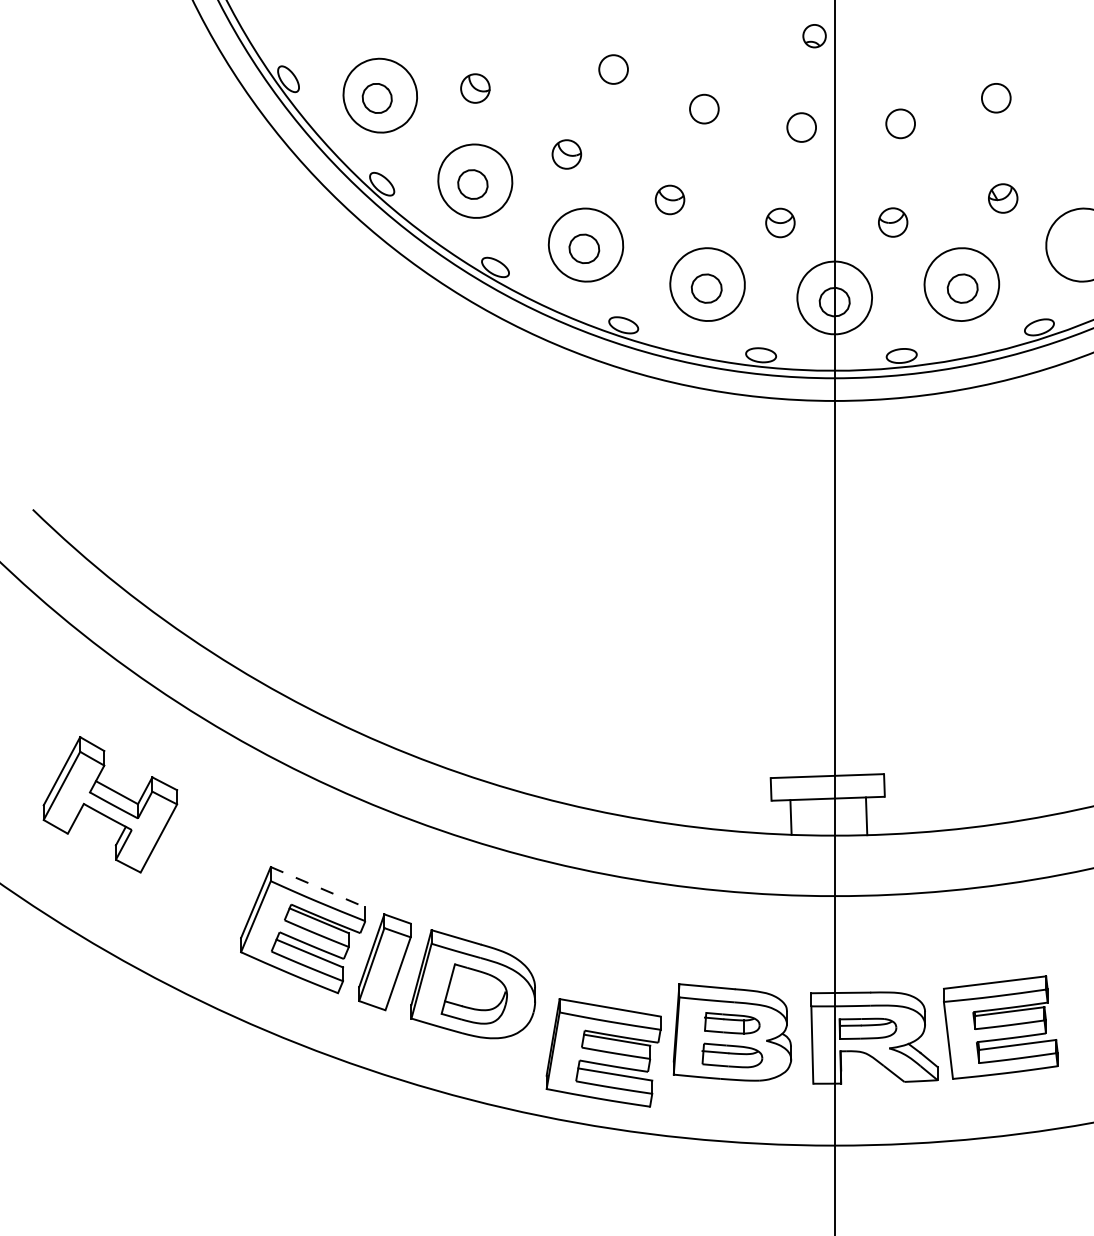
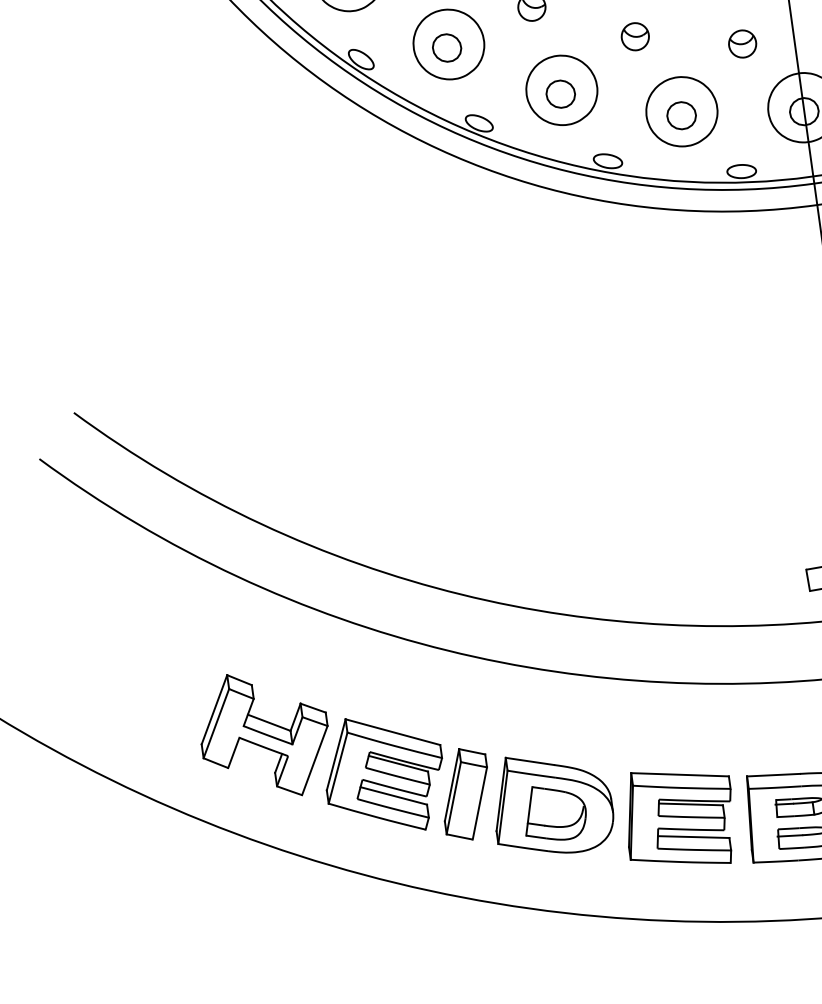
part: (110, 804) -> (264, 734), moved
line: (318, 887) -> (393, 732), dashed -> solid
part: (603, 1052) -> (679, 817), moved

